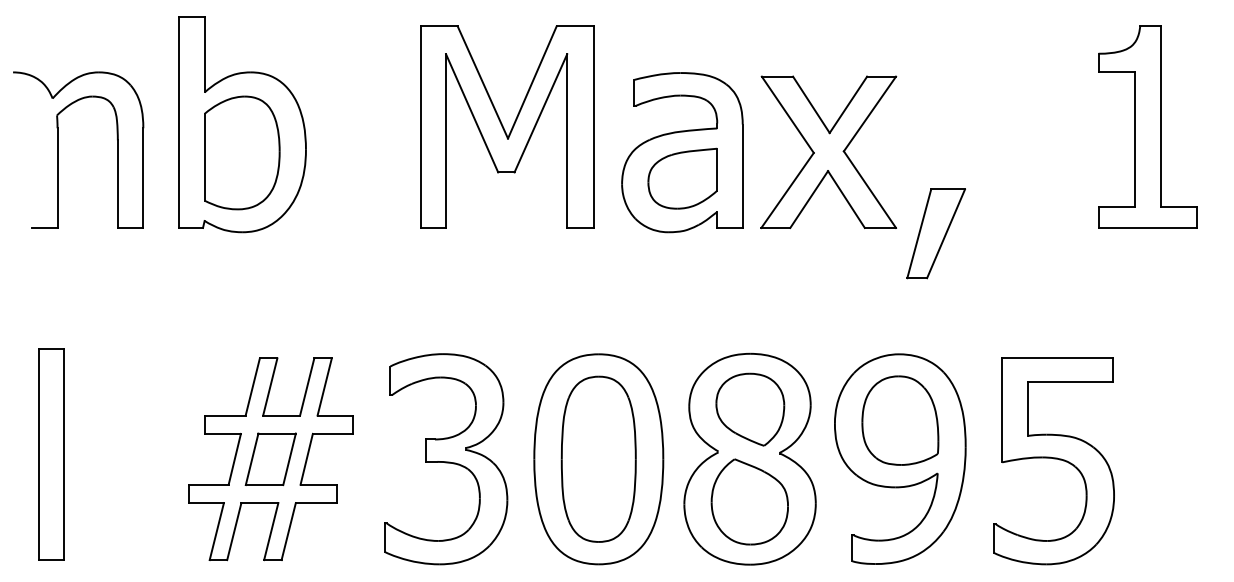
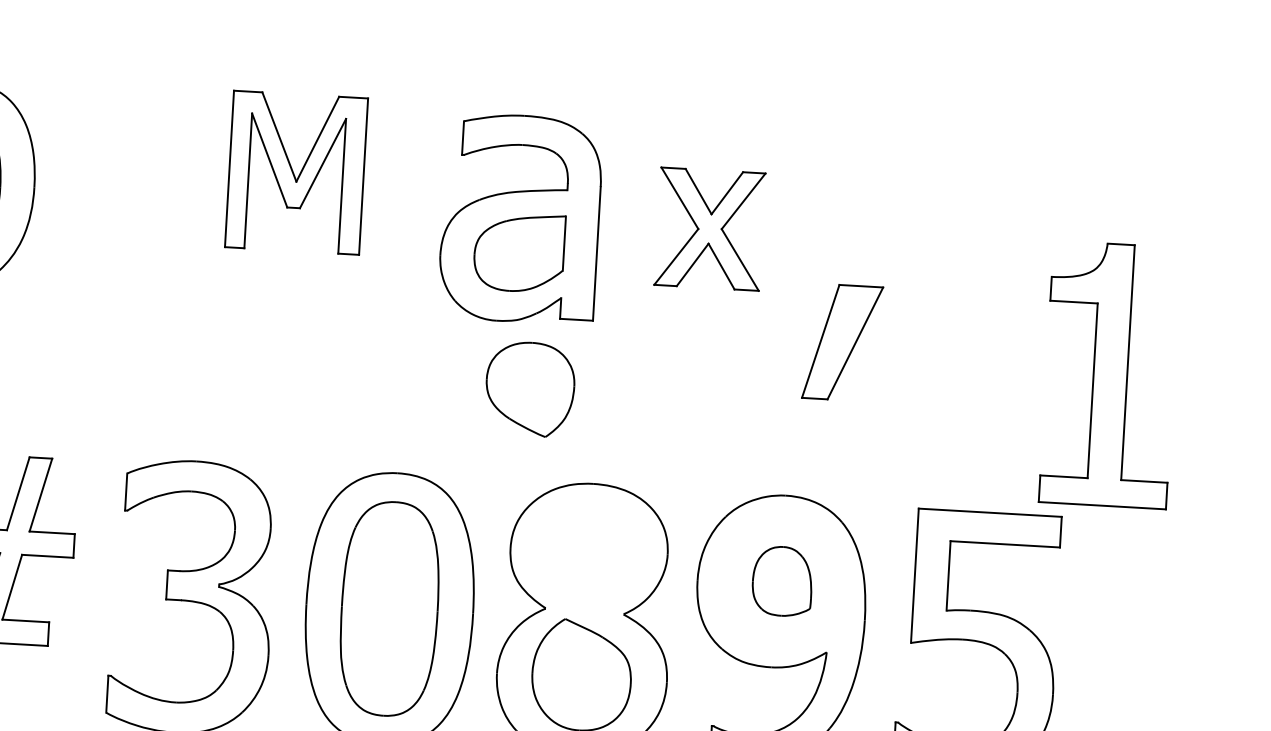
part: (507, 126) -> (296, 172), size x0.6
part: (1147, 126) -> (1109, 374), moved
part: (828, 151) -> (709, 228), size x0.6
part: (750, 409) -> (530, 389), moved
part: (900, 420) -> (782, 581), size x0.6

